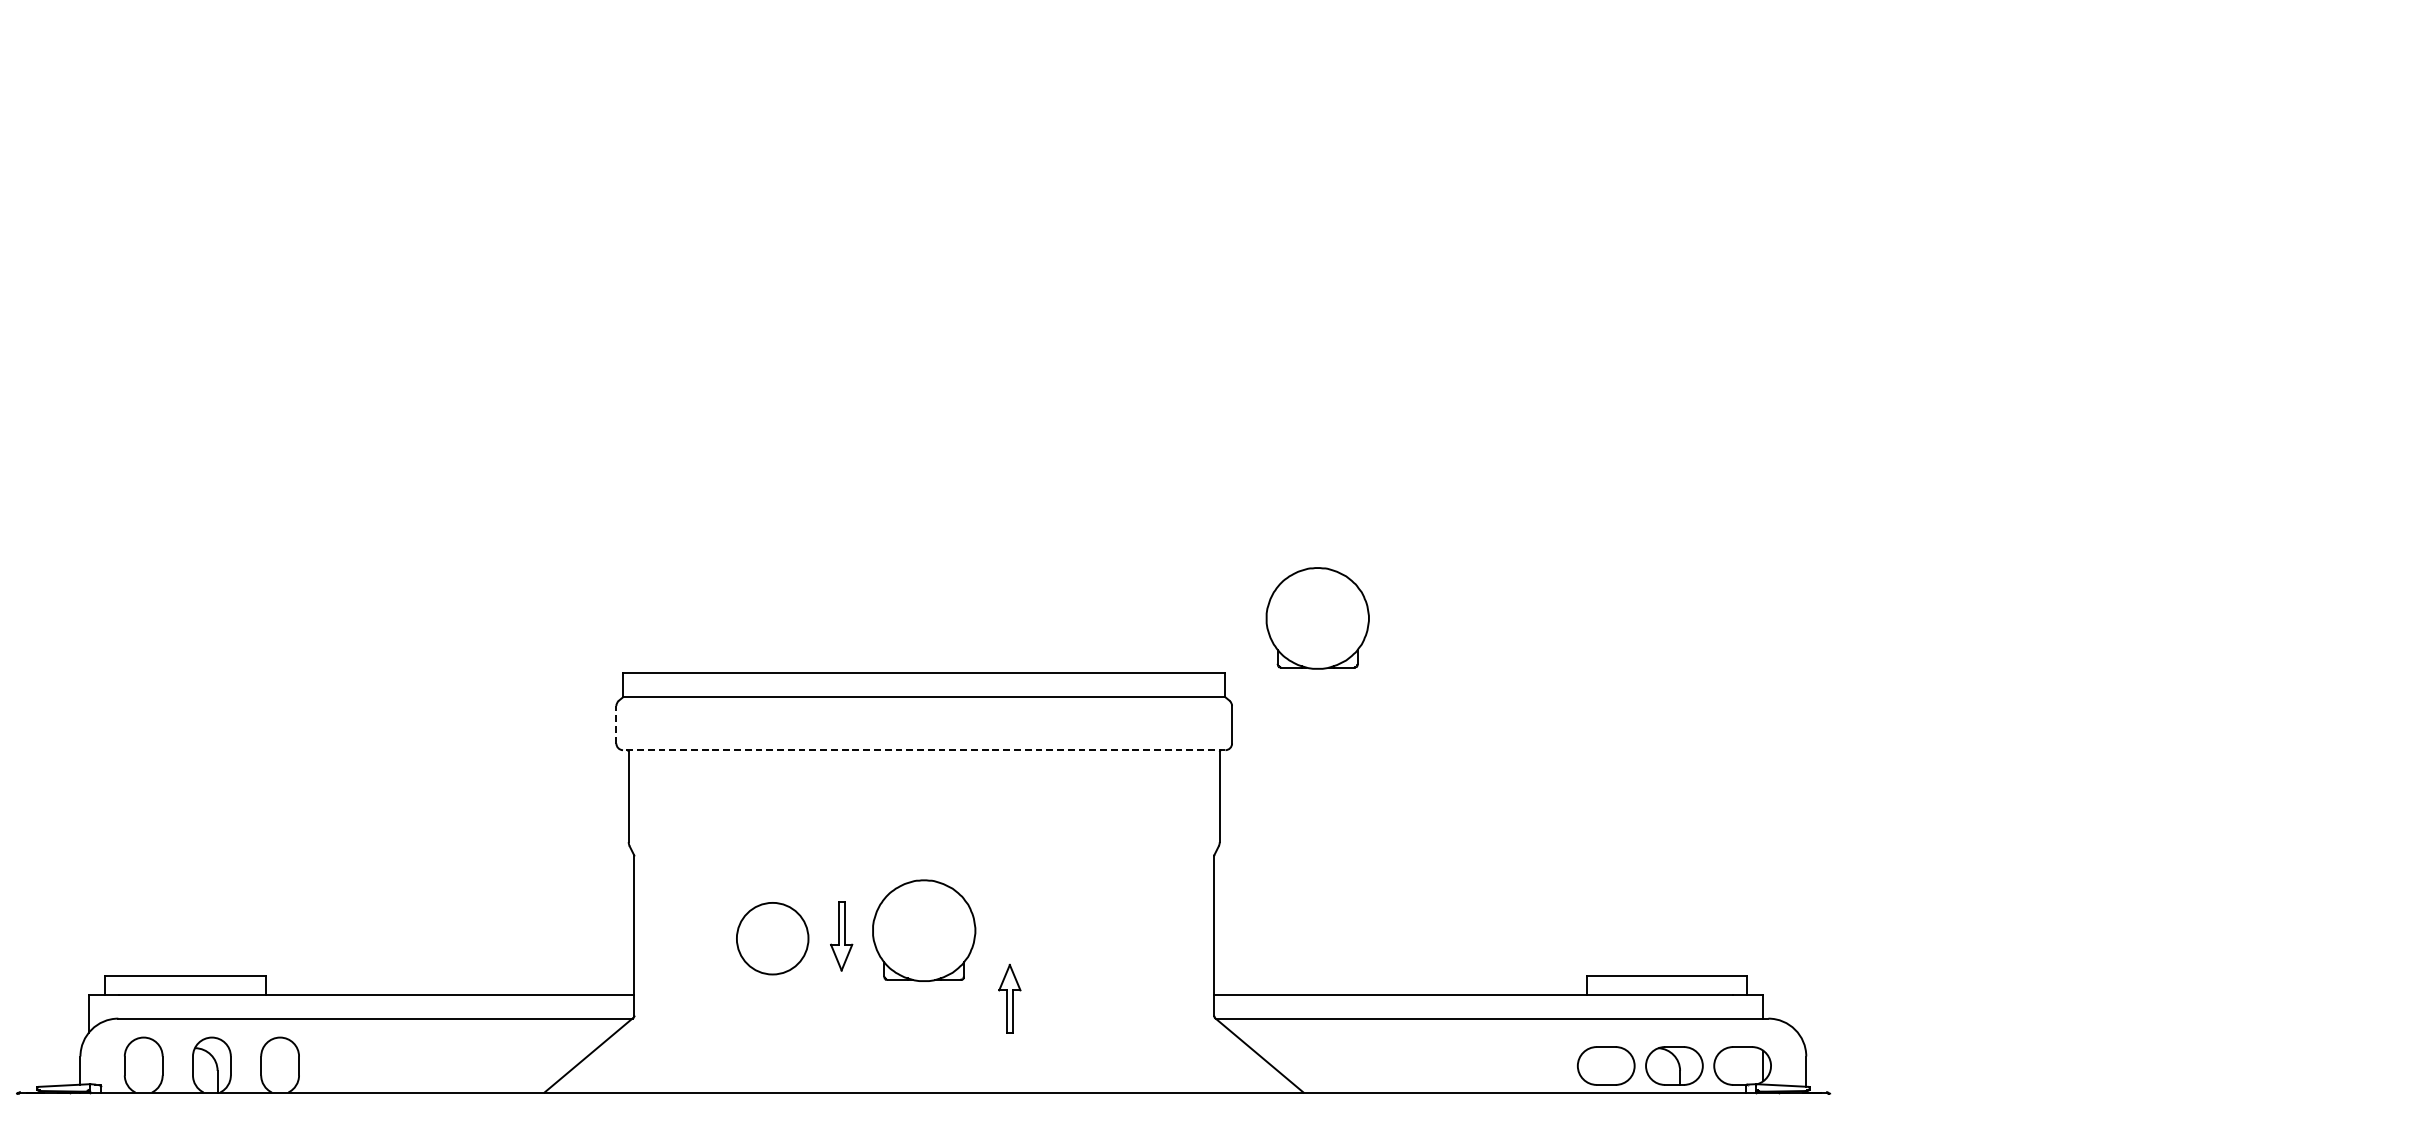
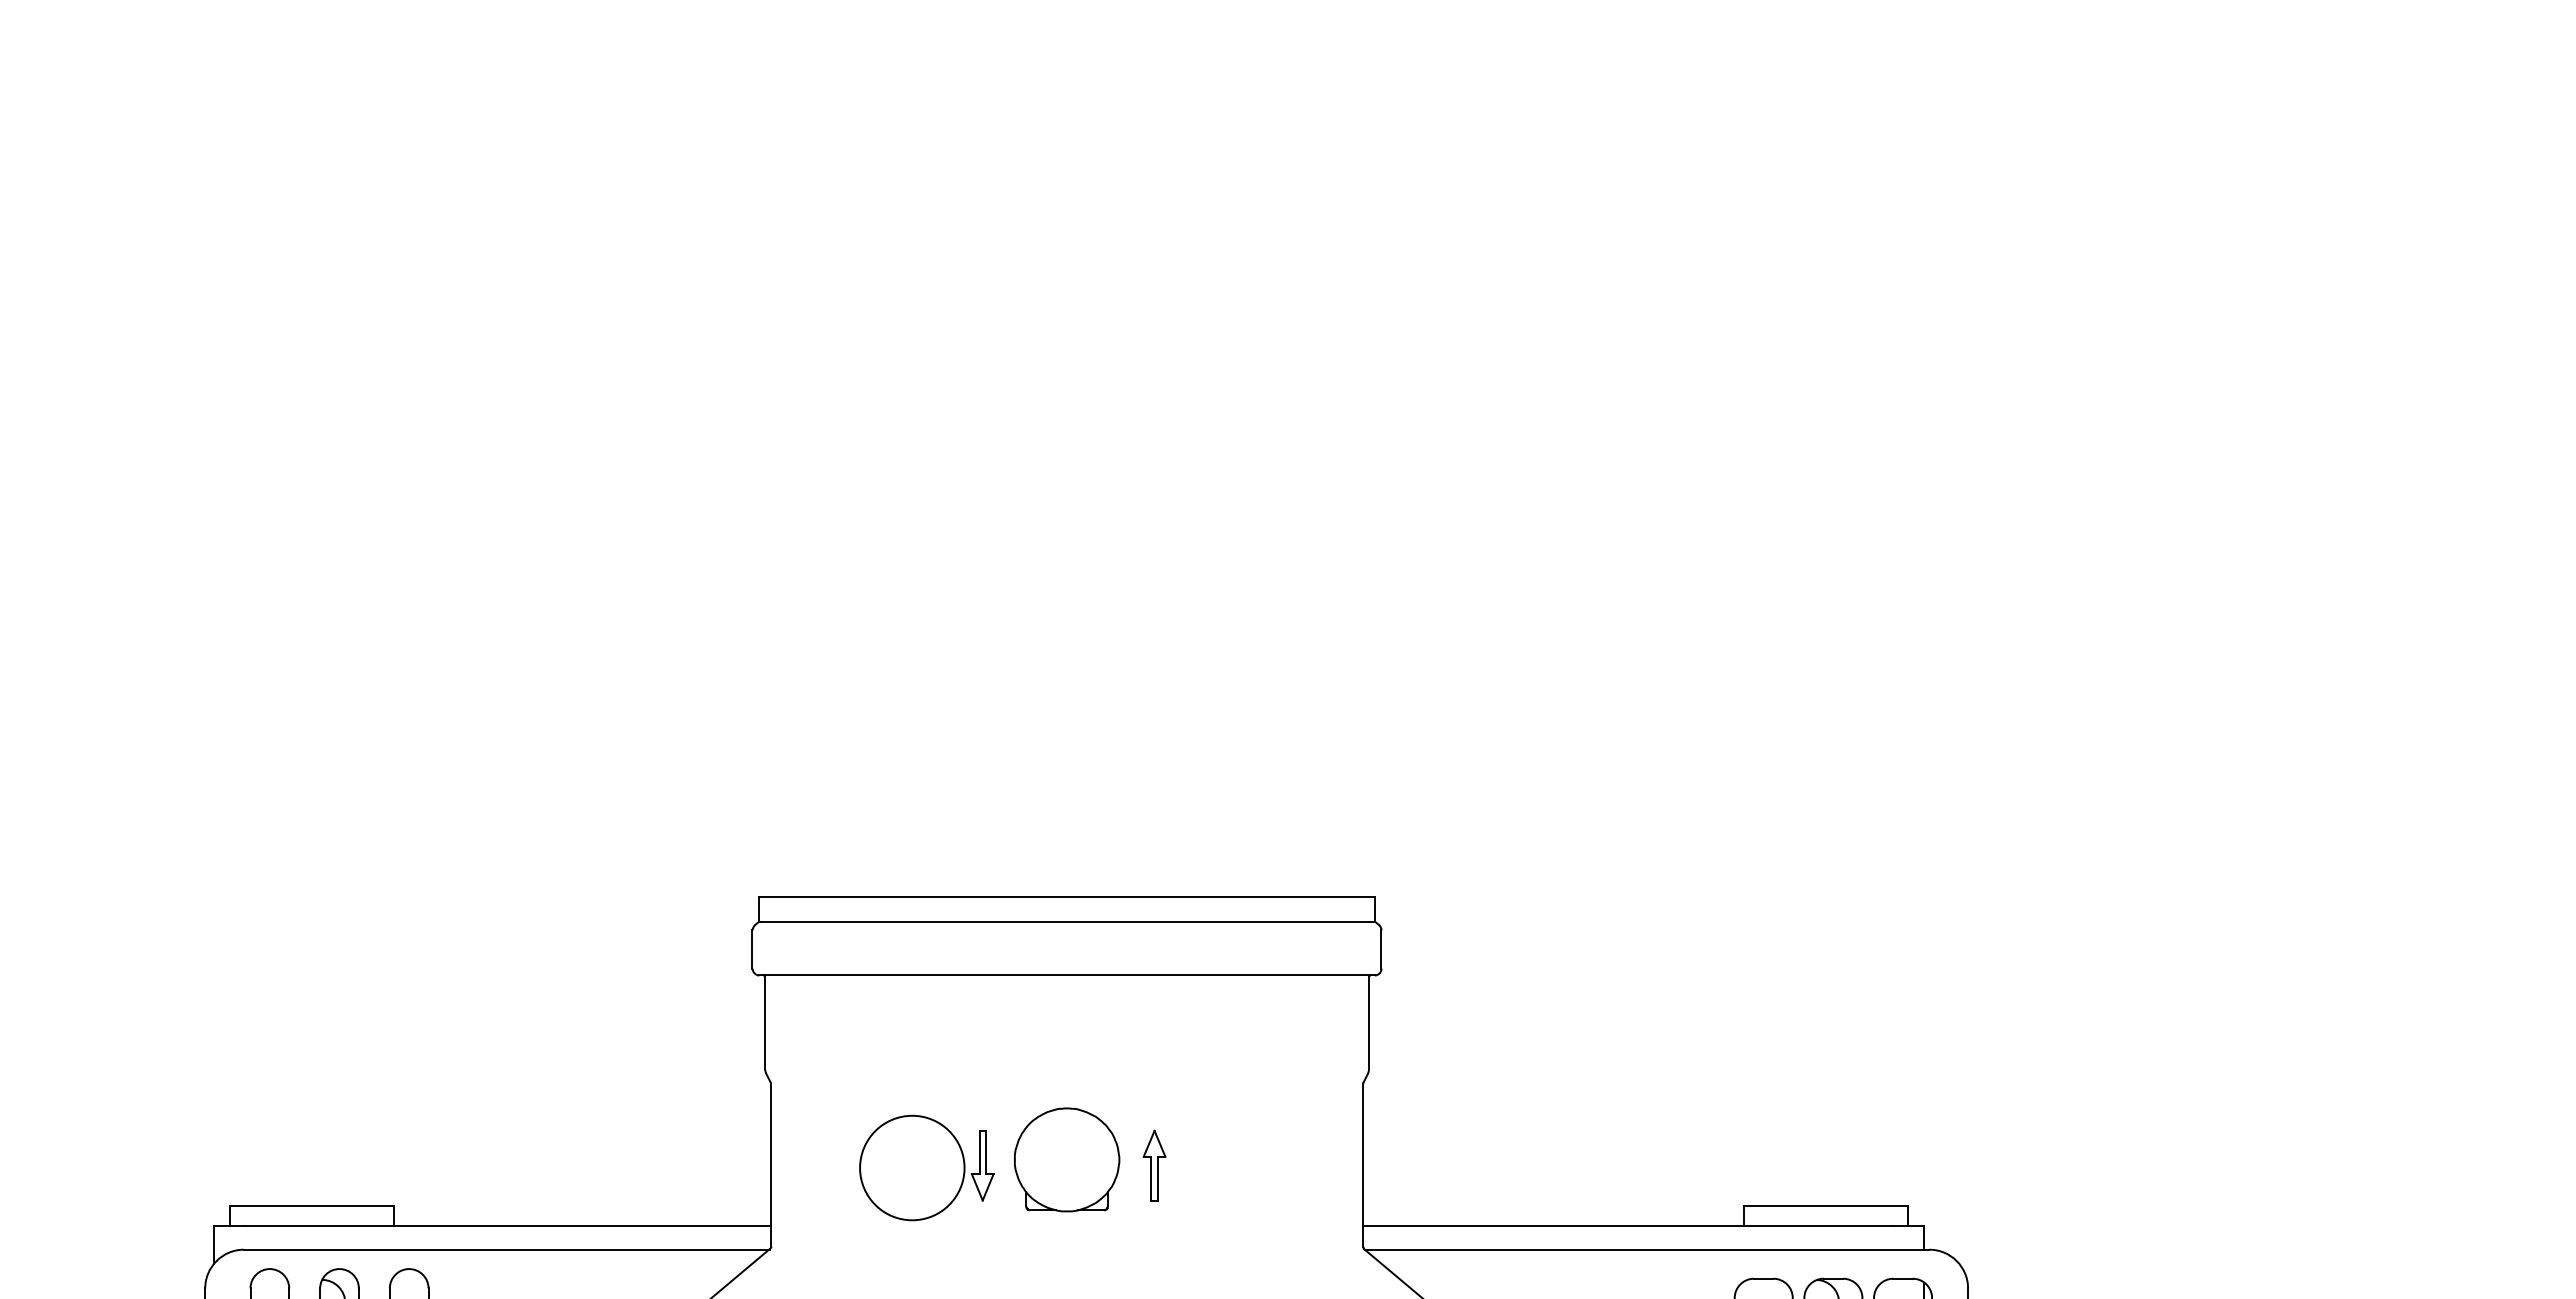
part: (1318, 618) -> (1469, 840), removed
line: (616, 724) -> (752, 949), dashed -> solid
line: (924, 750) -> (1067, 975), dashed -> solid
circle: (772, 938) -> (912, 1167), size x1.43
part: (1009, 998) -> (1154, 1165), moved

